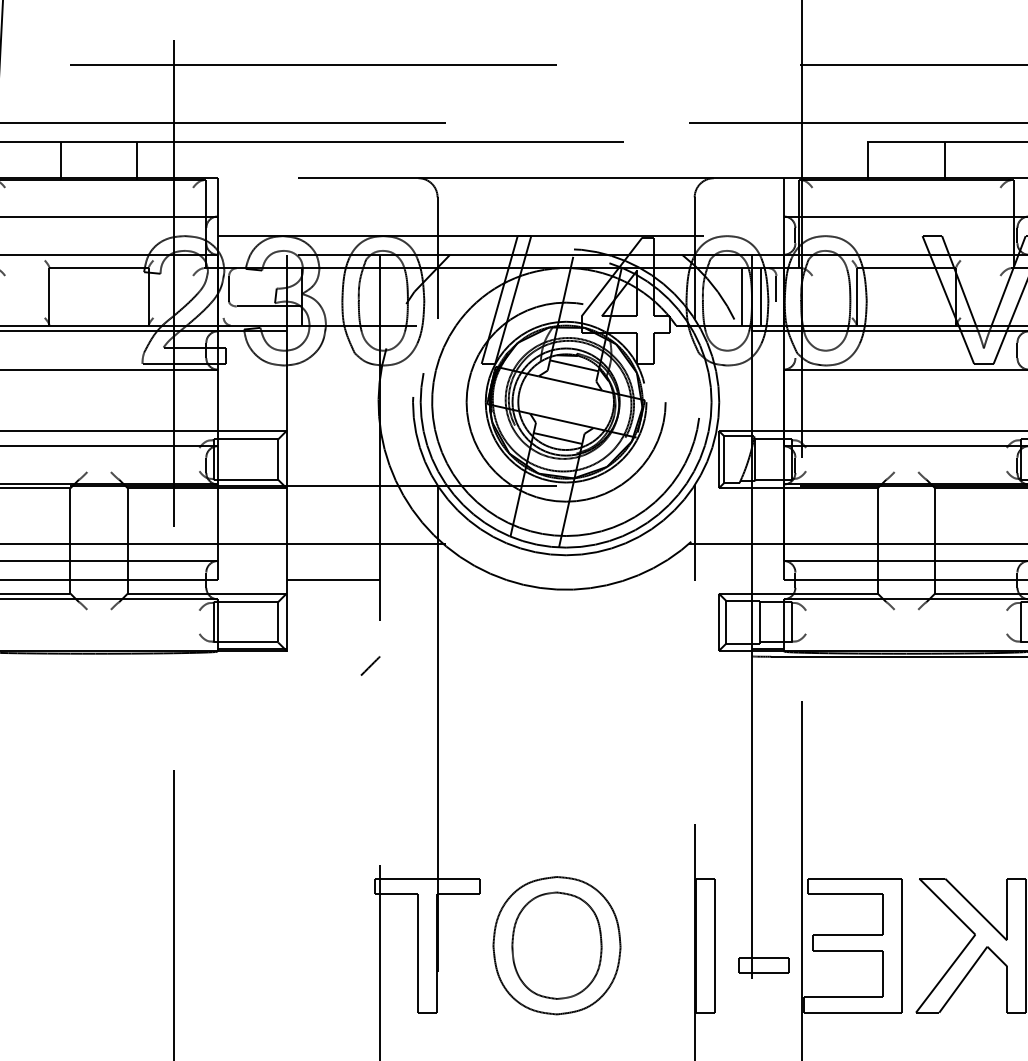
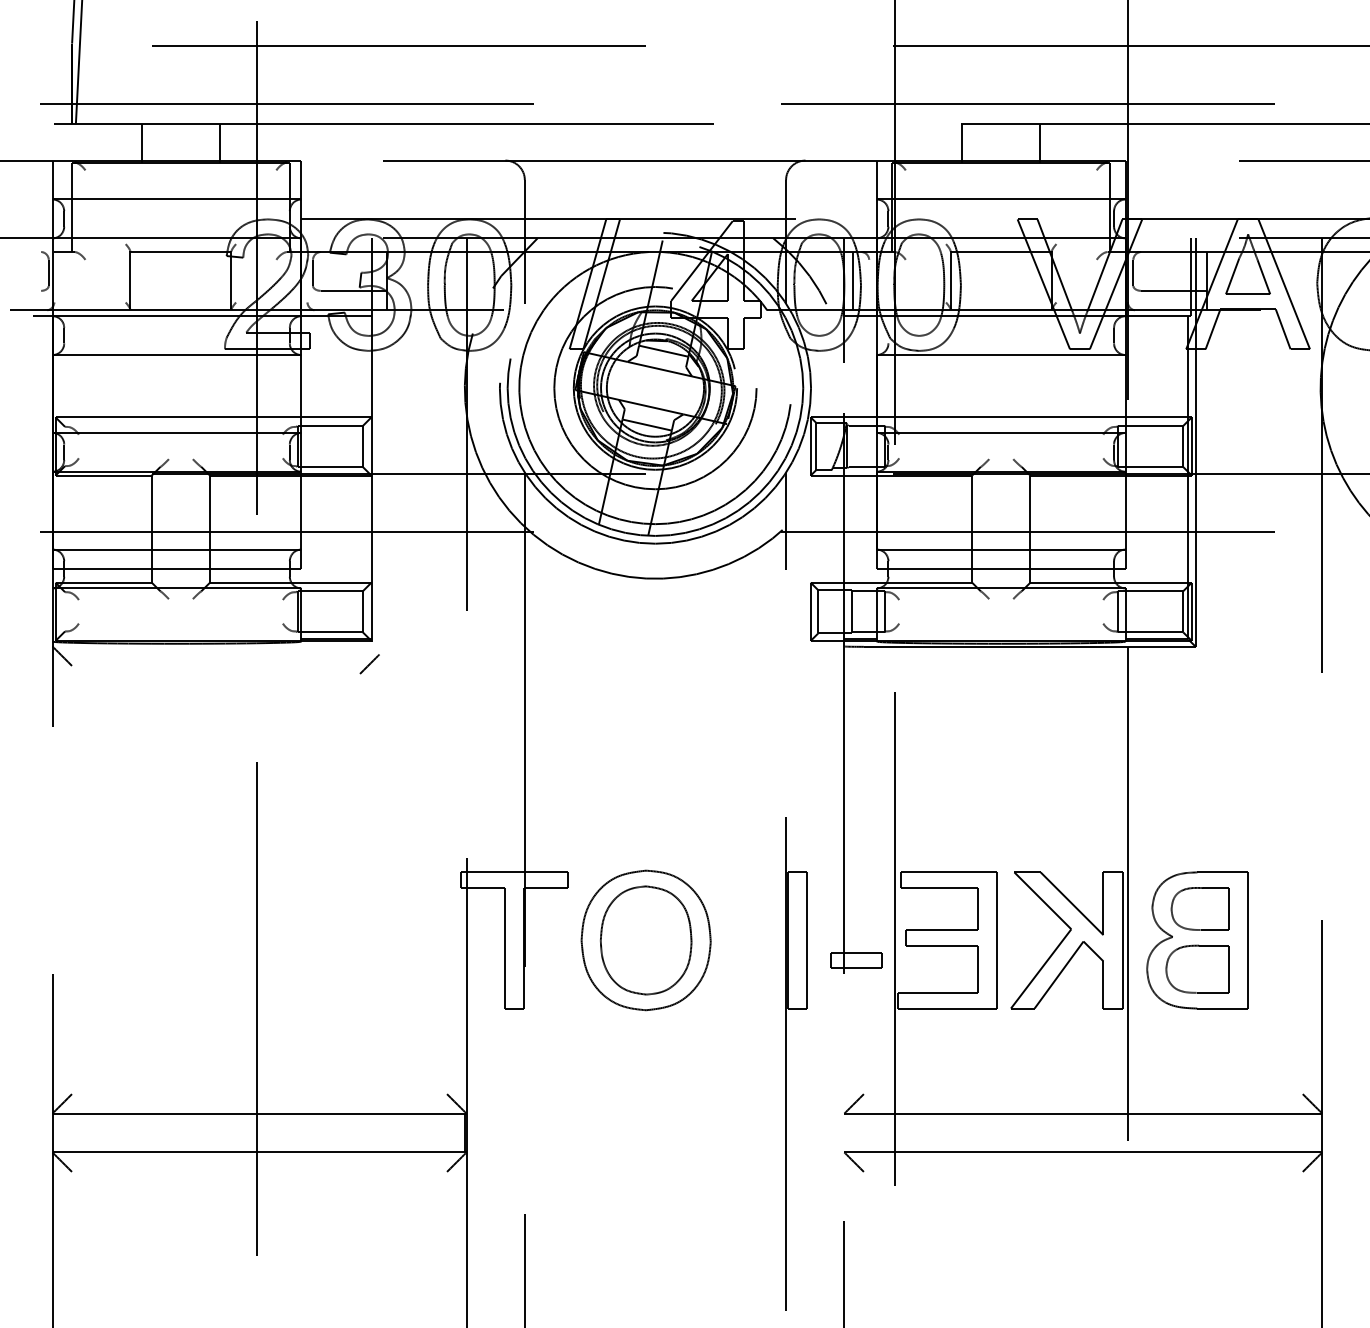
line: (776, 288) -> (869, 272), removed
line: (742, 297) -> (834, 281), removed
line: (752, 402) -> (844, 388), removed
line: (332, 580) -> (418, 569), removed
line: (370, 666) -> (369, 664), moved

